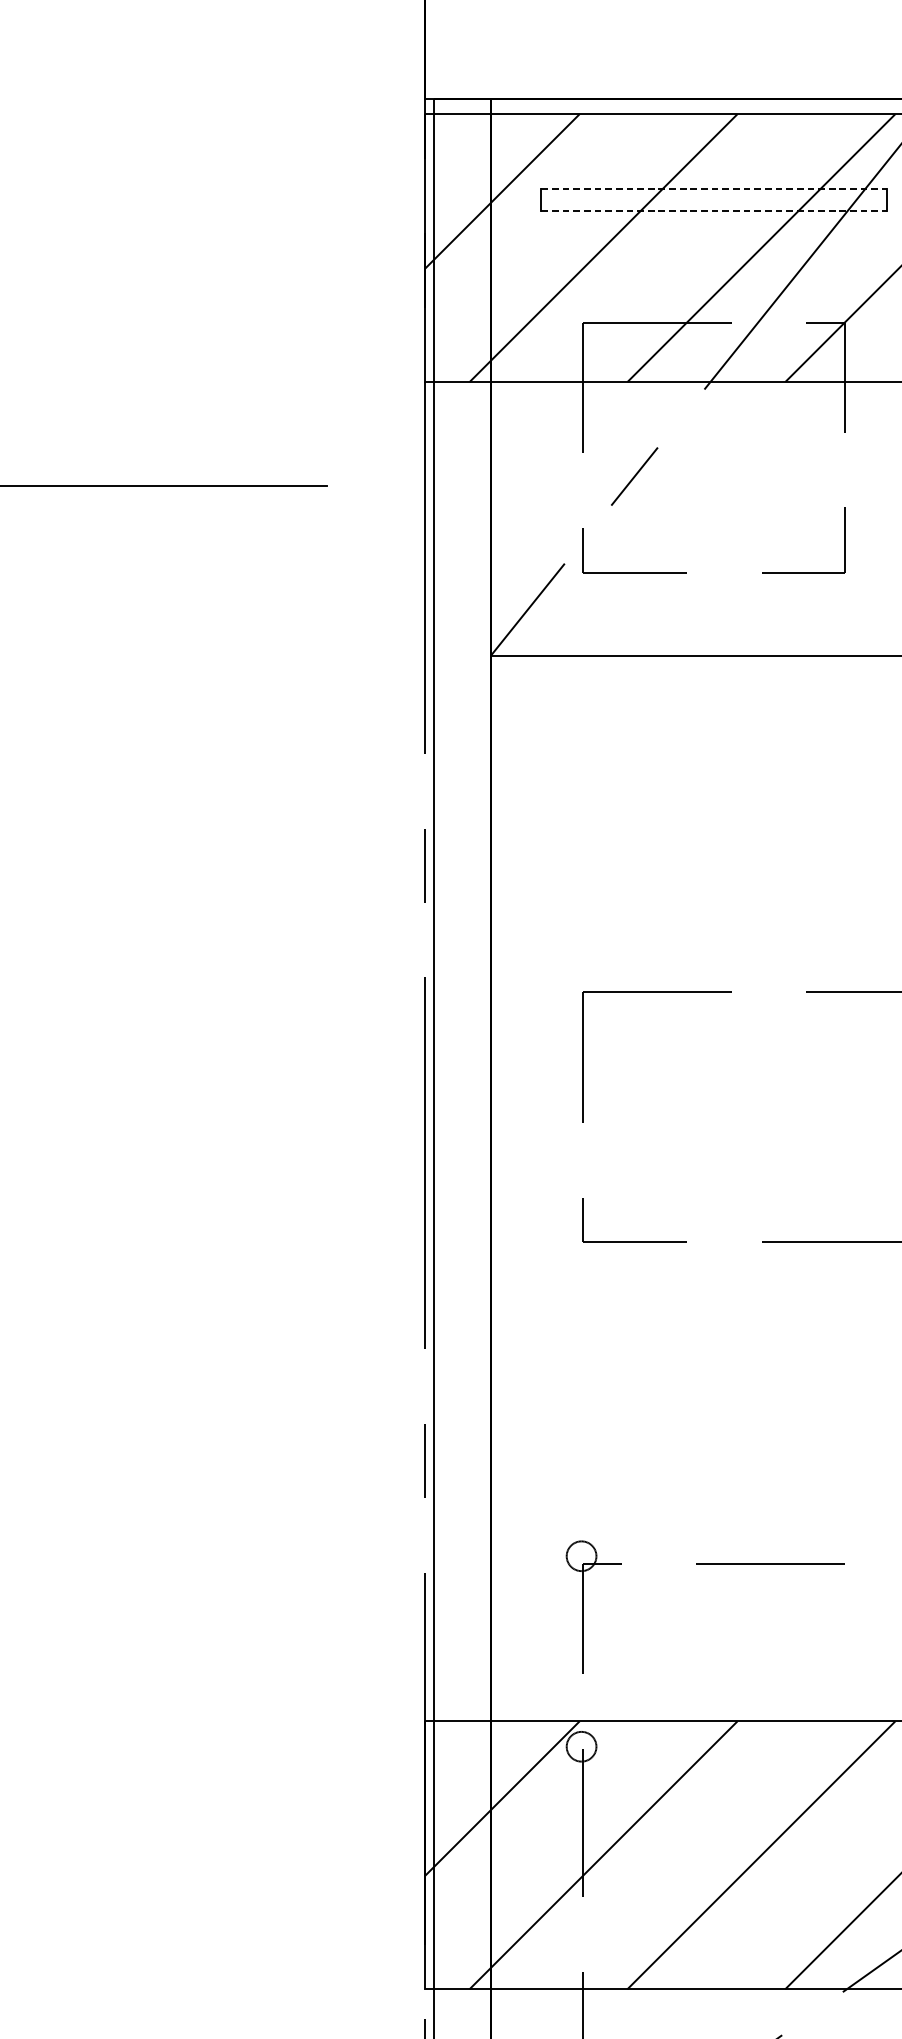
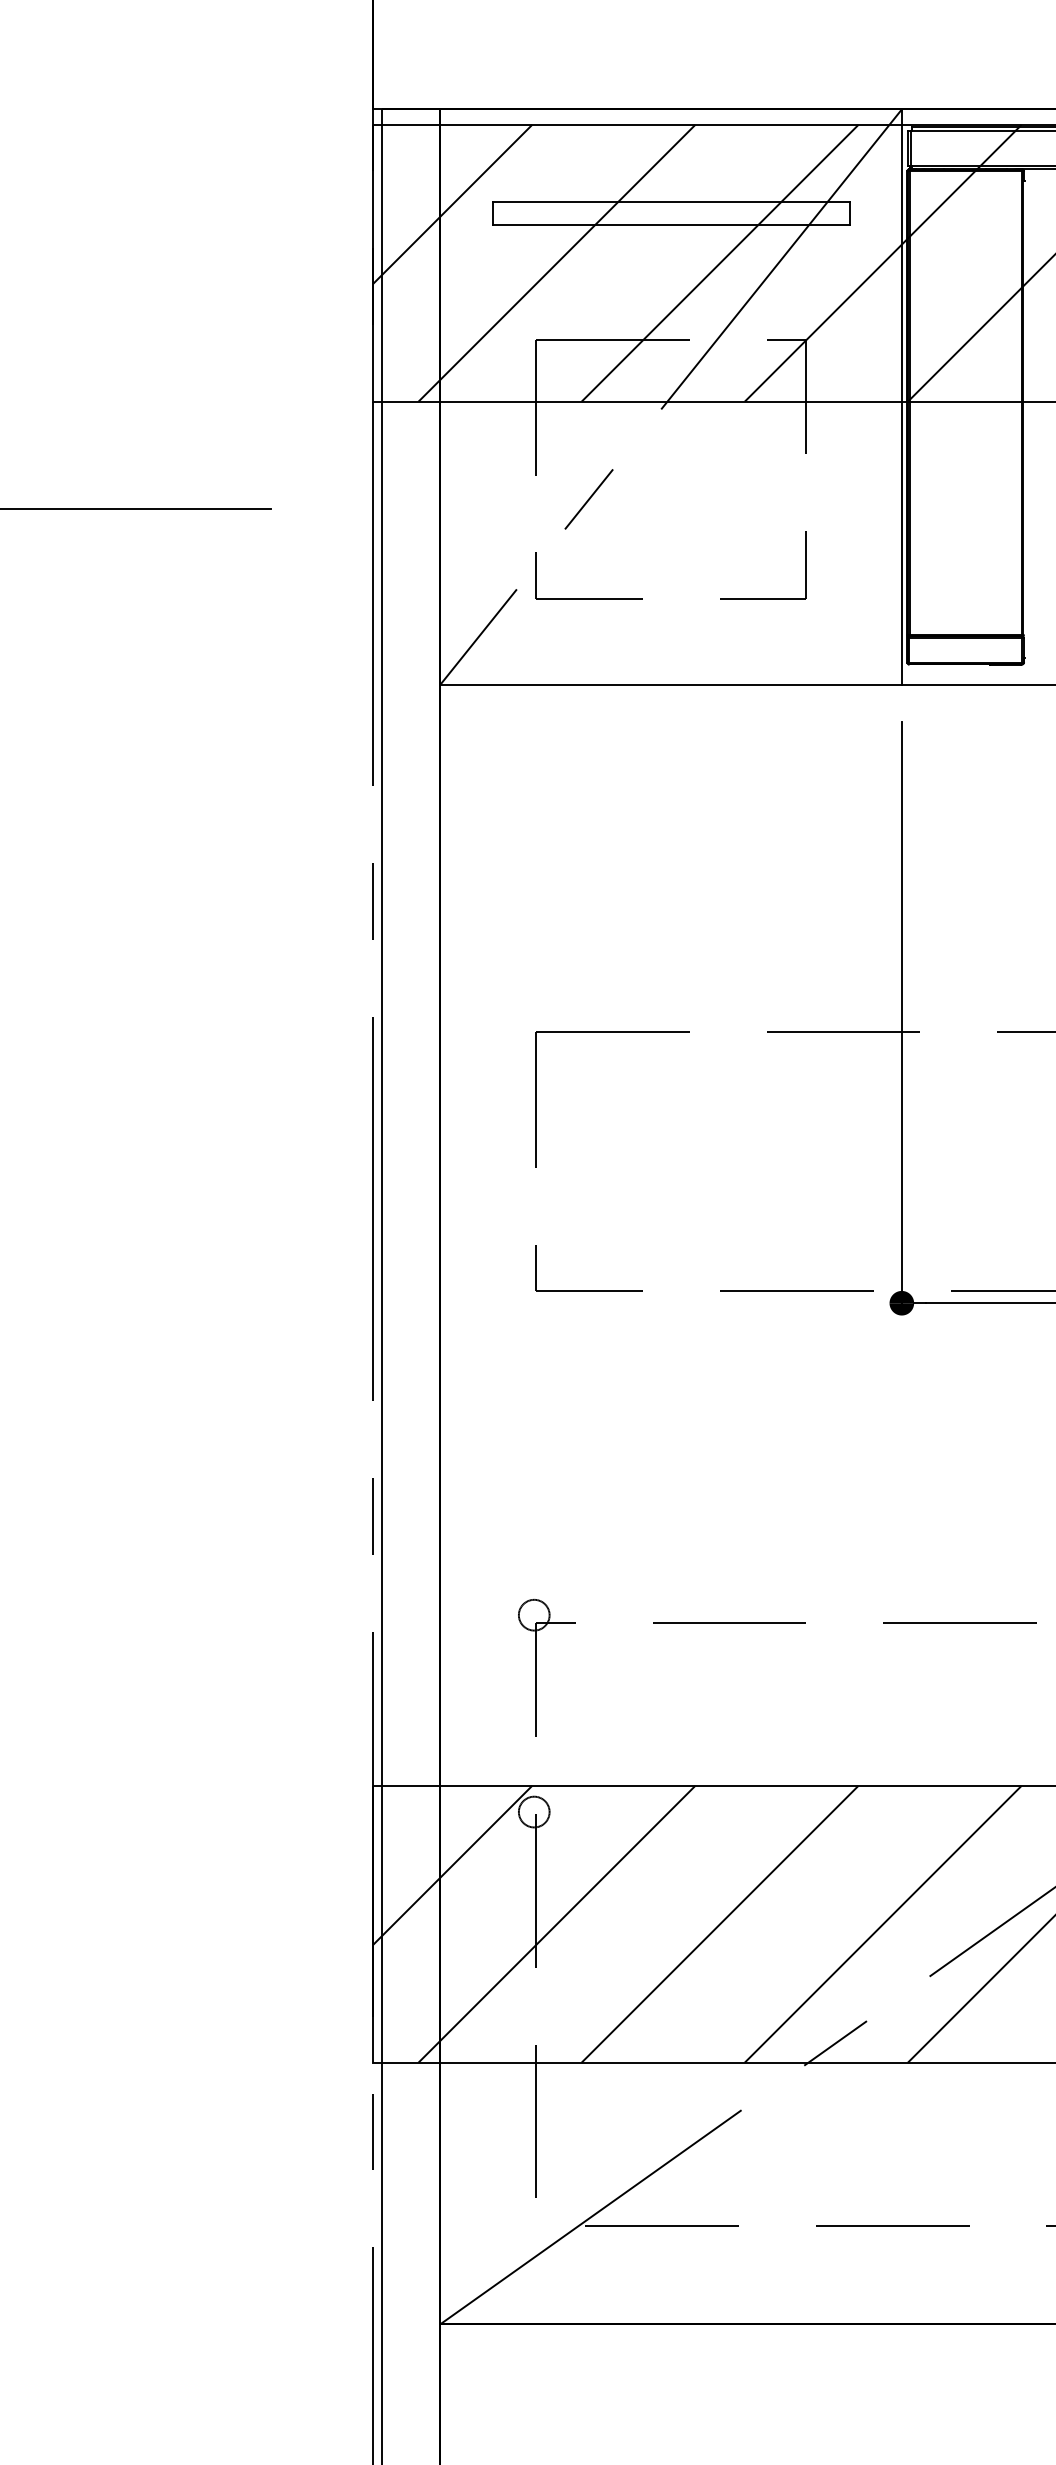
line: (714, 188) -> (671, 201), dashed -> solid
line: (714, 210) -> (671, 224), dashed -> solid

